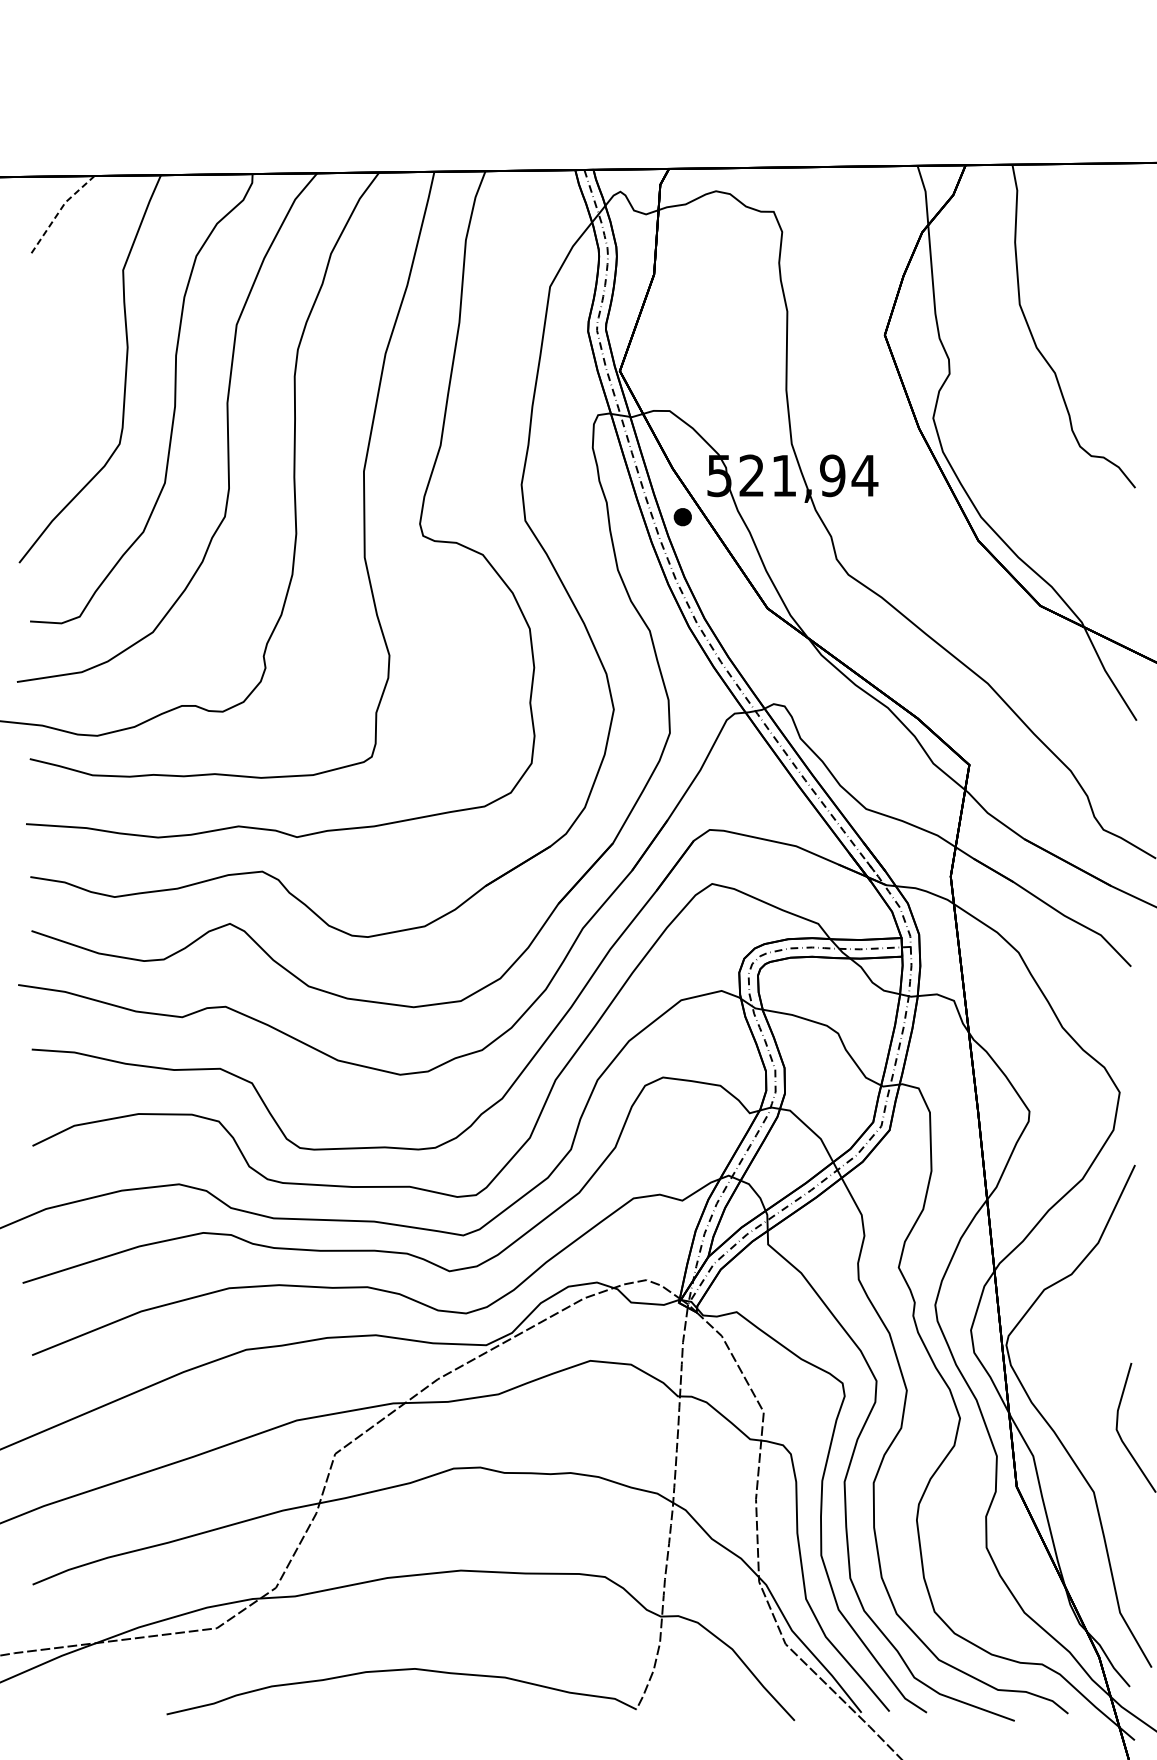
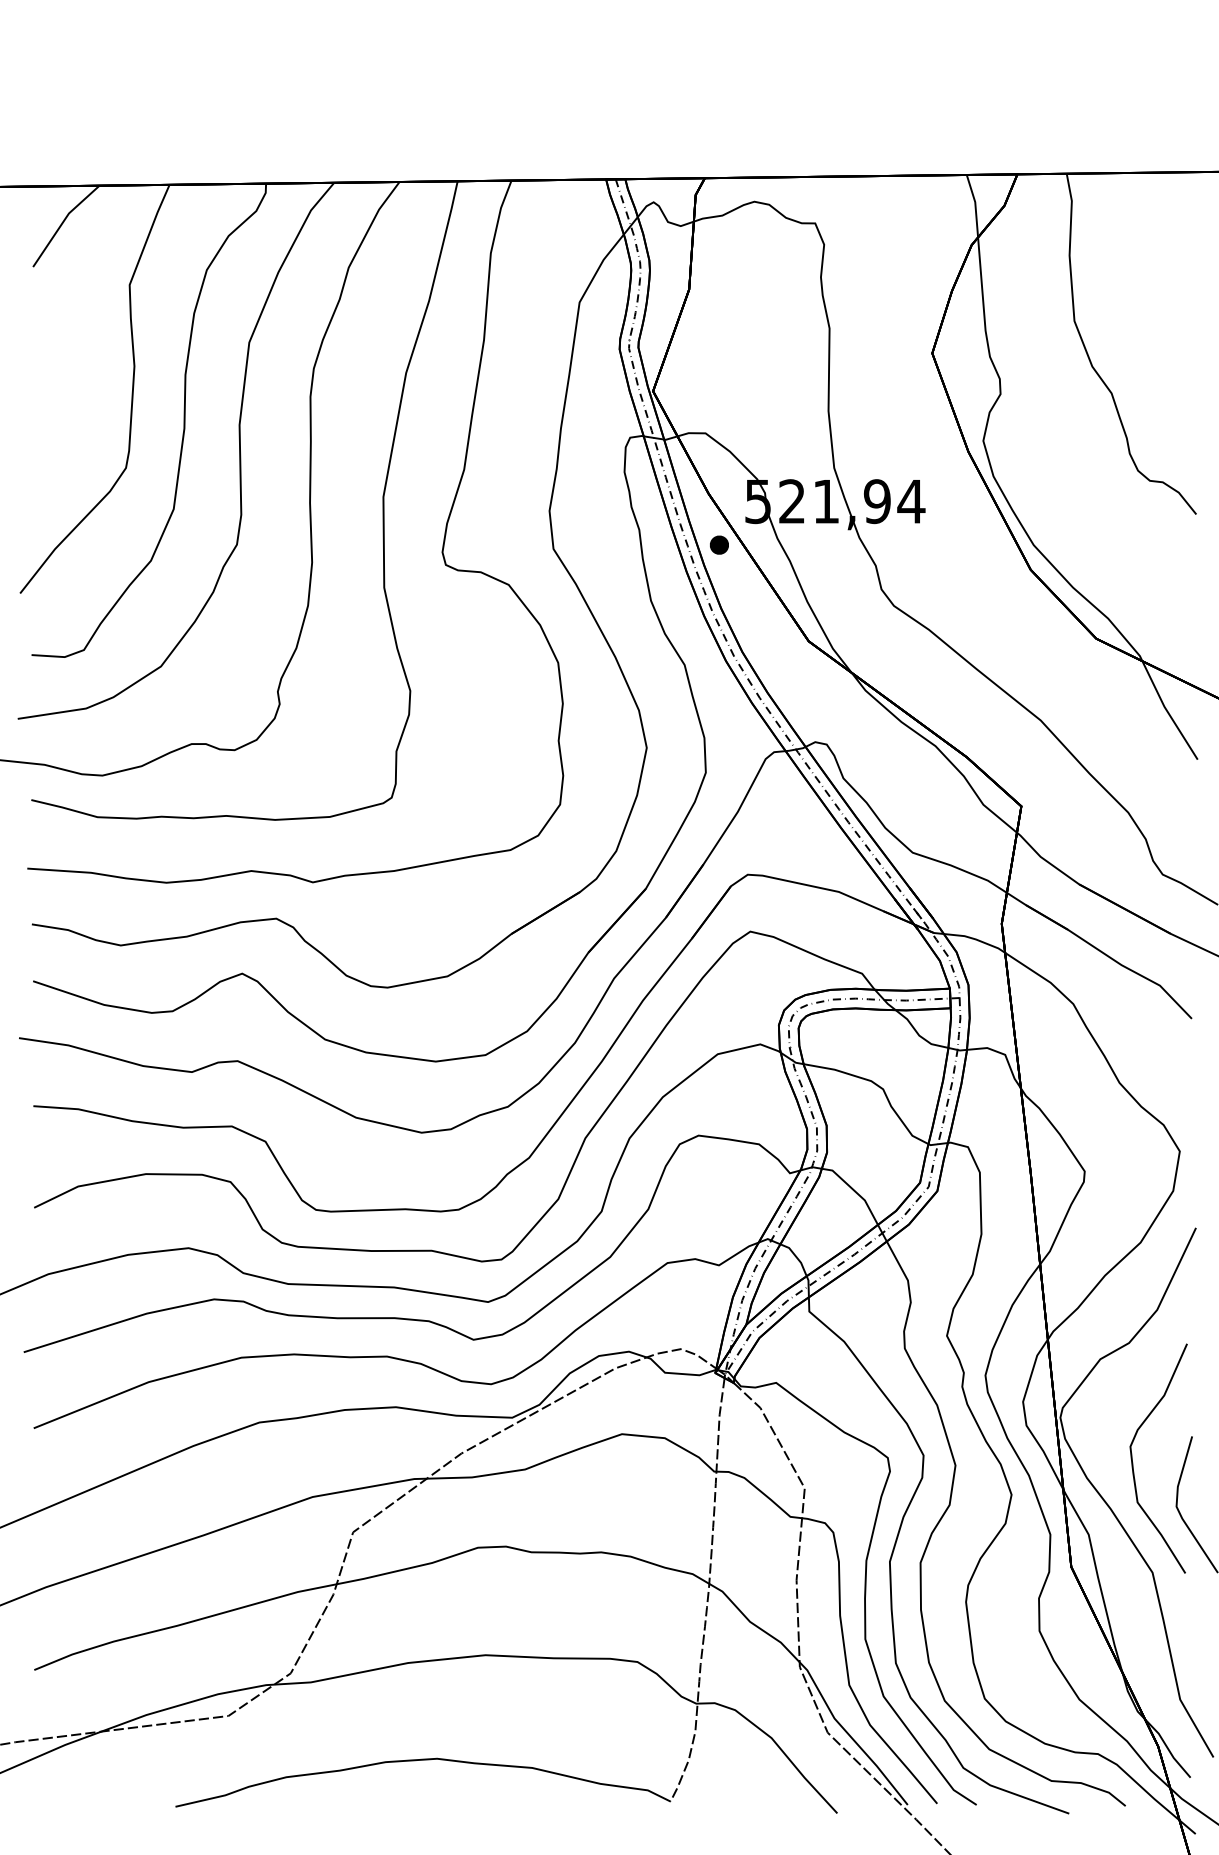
line: (59, 210) -> (62, 222), dashed -> solid
curve: (1075, 1387) -> (1133, 1462), added

